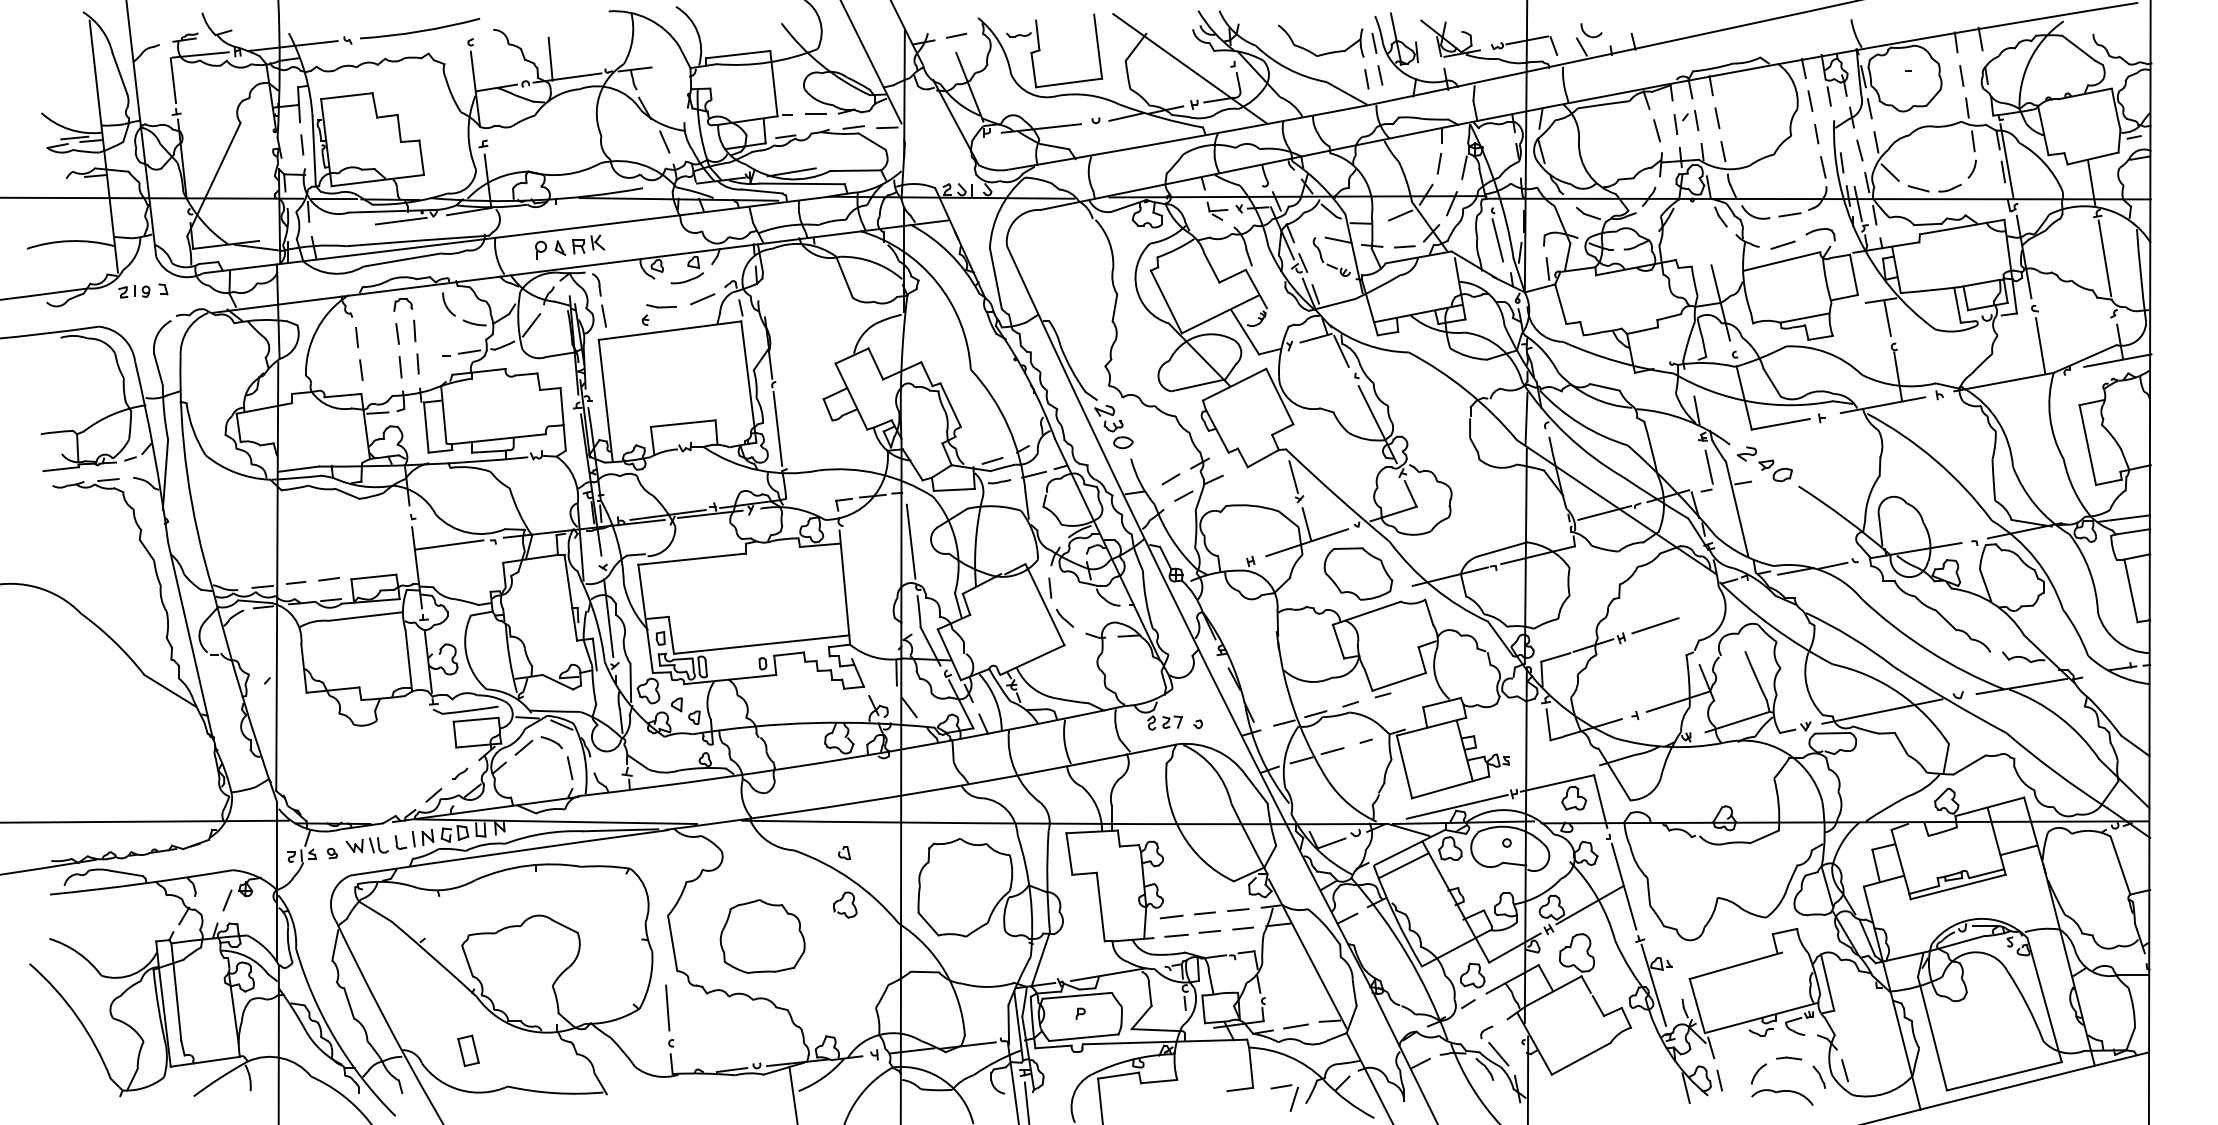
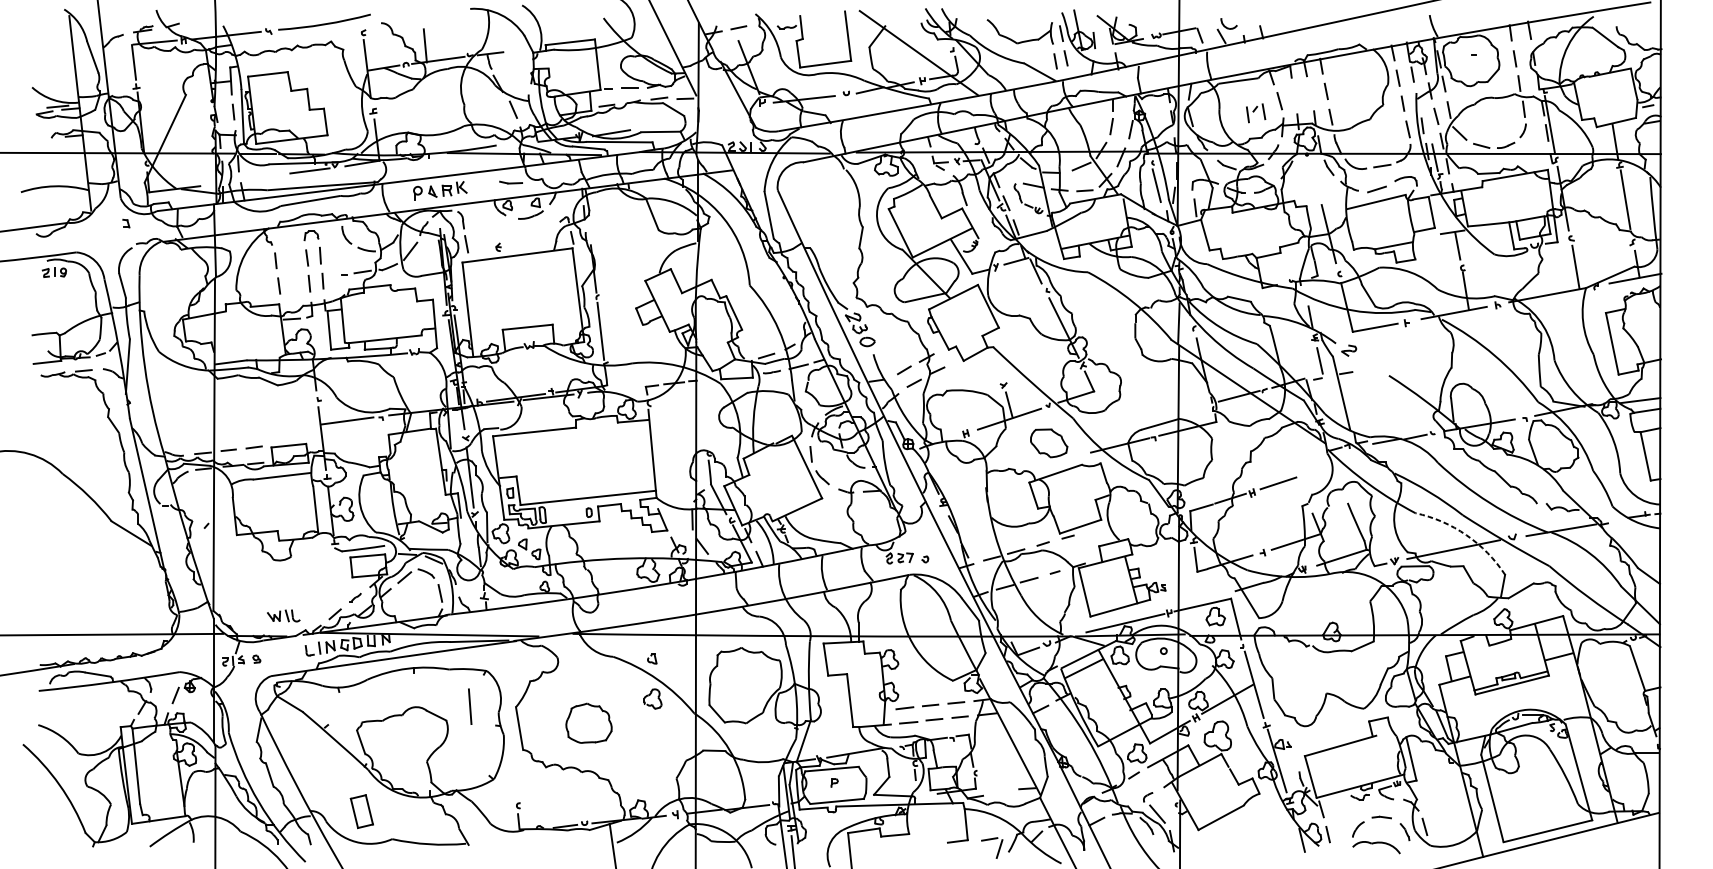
part: (1686, 122) -> (1256, 113), moved
part: (134, 291) -> (54, 272), moved
line: (702, 299) -> (542, 231), removed
part: (661, 306) -> (510, 182), moved
part: (1775, 470) -> (1371, 363), removed
line: (1293, 476) -> (998, 368), removed
line: (910, 541) -> (703, 418), removed
part: (1358, 573) -> (1049, 442), size x0.7
arc: (1898, 692) -> (1466, 534), solid -> dashed
part: (366, 845) -> (283, 615), moved
part: (762, 936) -> (588, 723), size x0.7
line: (667, 1007) -> (470, 706), moved
line: (1295, 1026) -> (1000, 792), removed
part: (468, 1050) -> (361, 811), size x1.4

